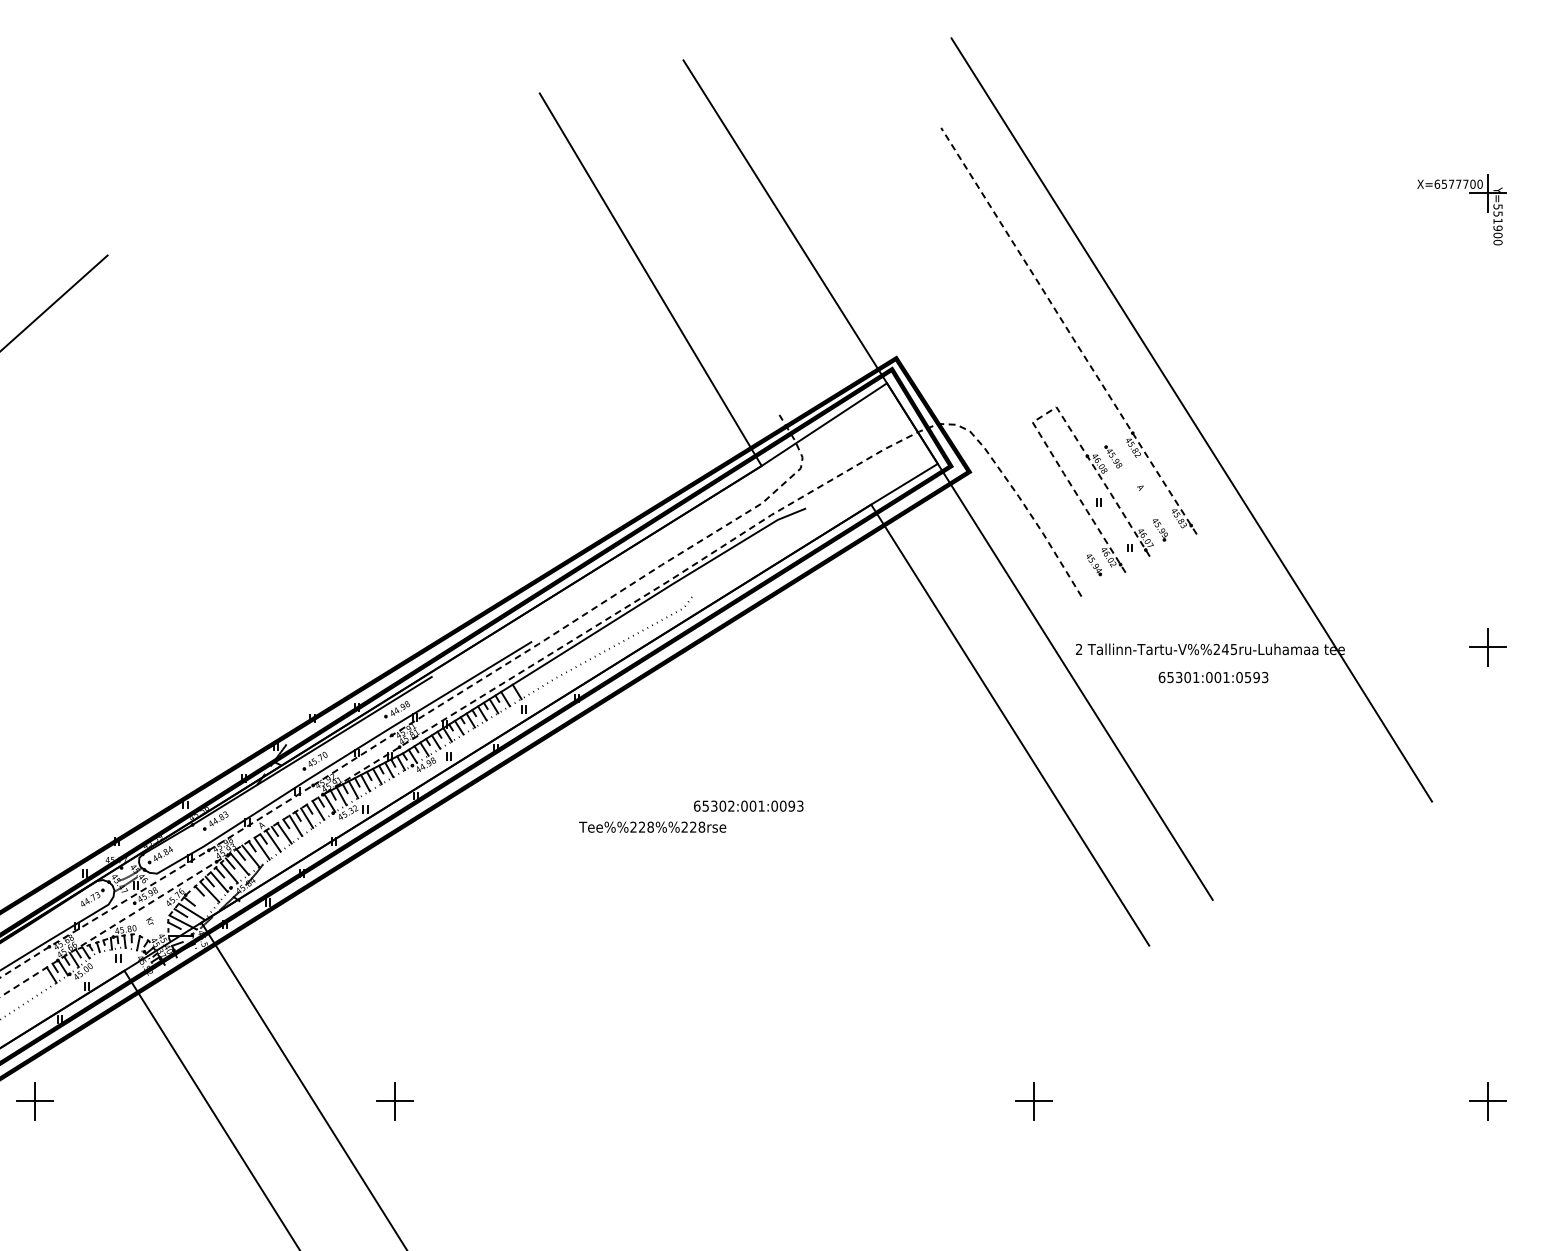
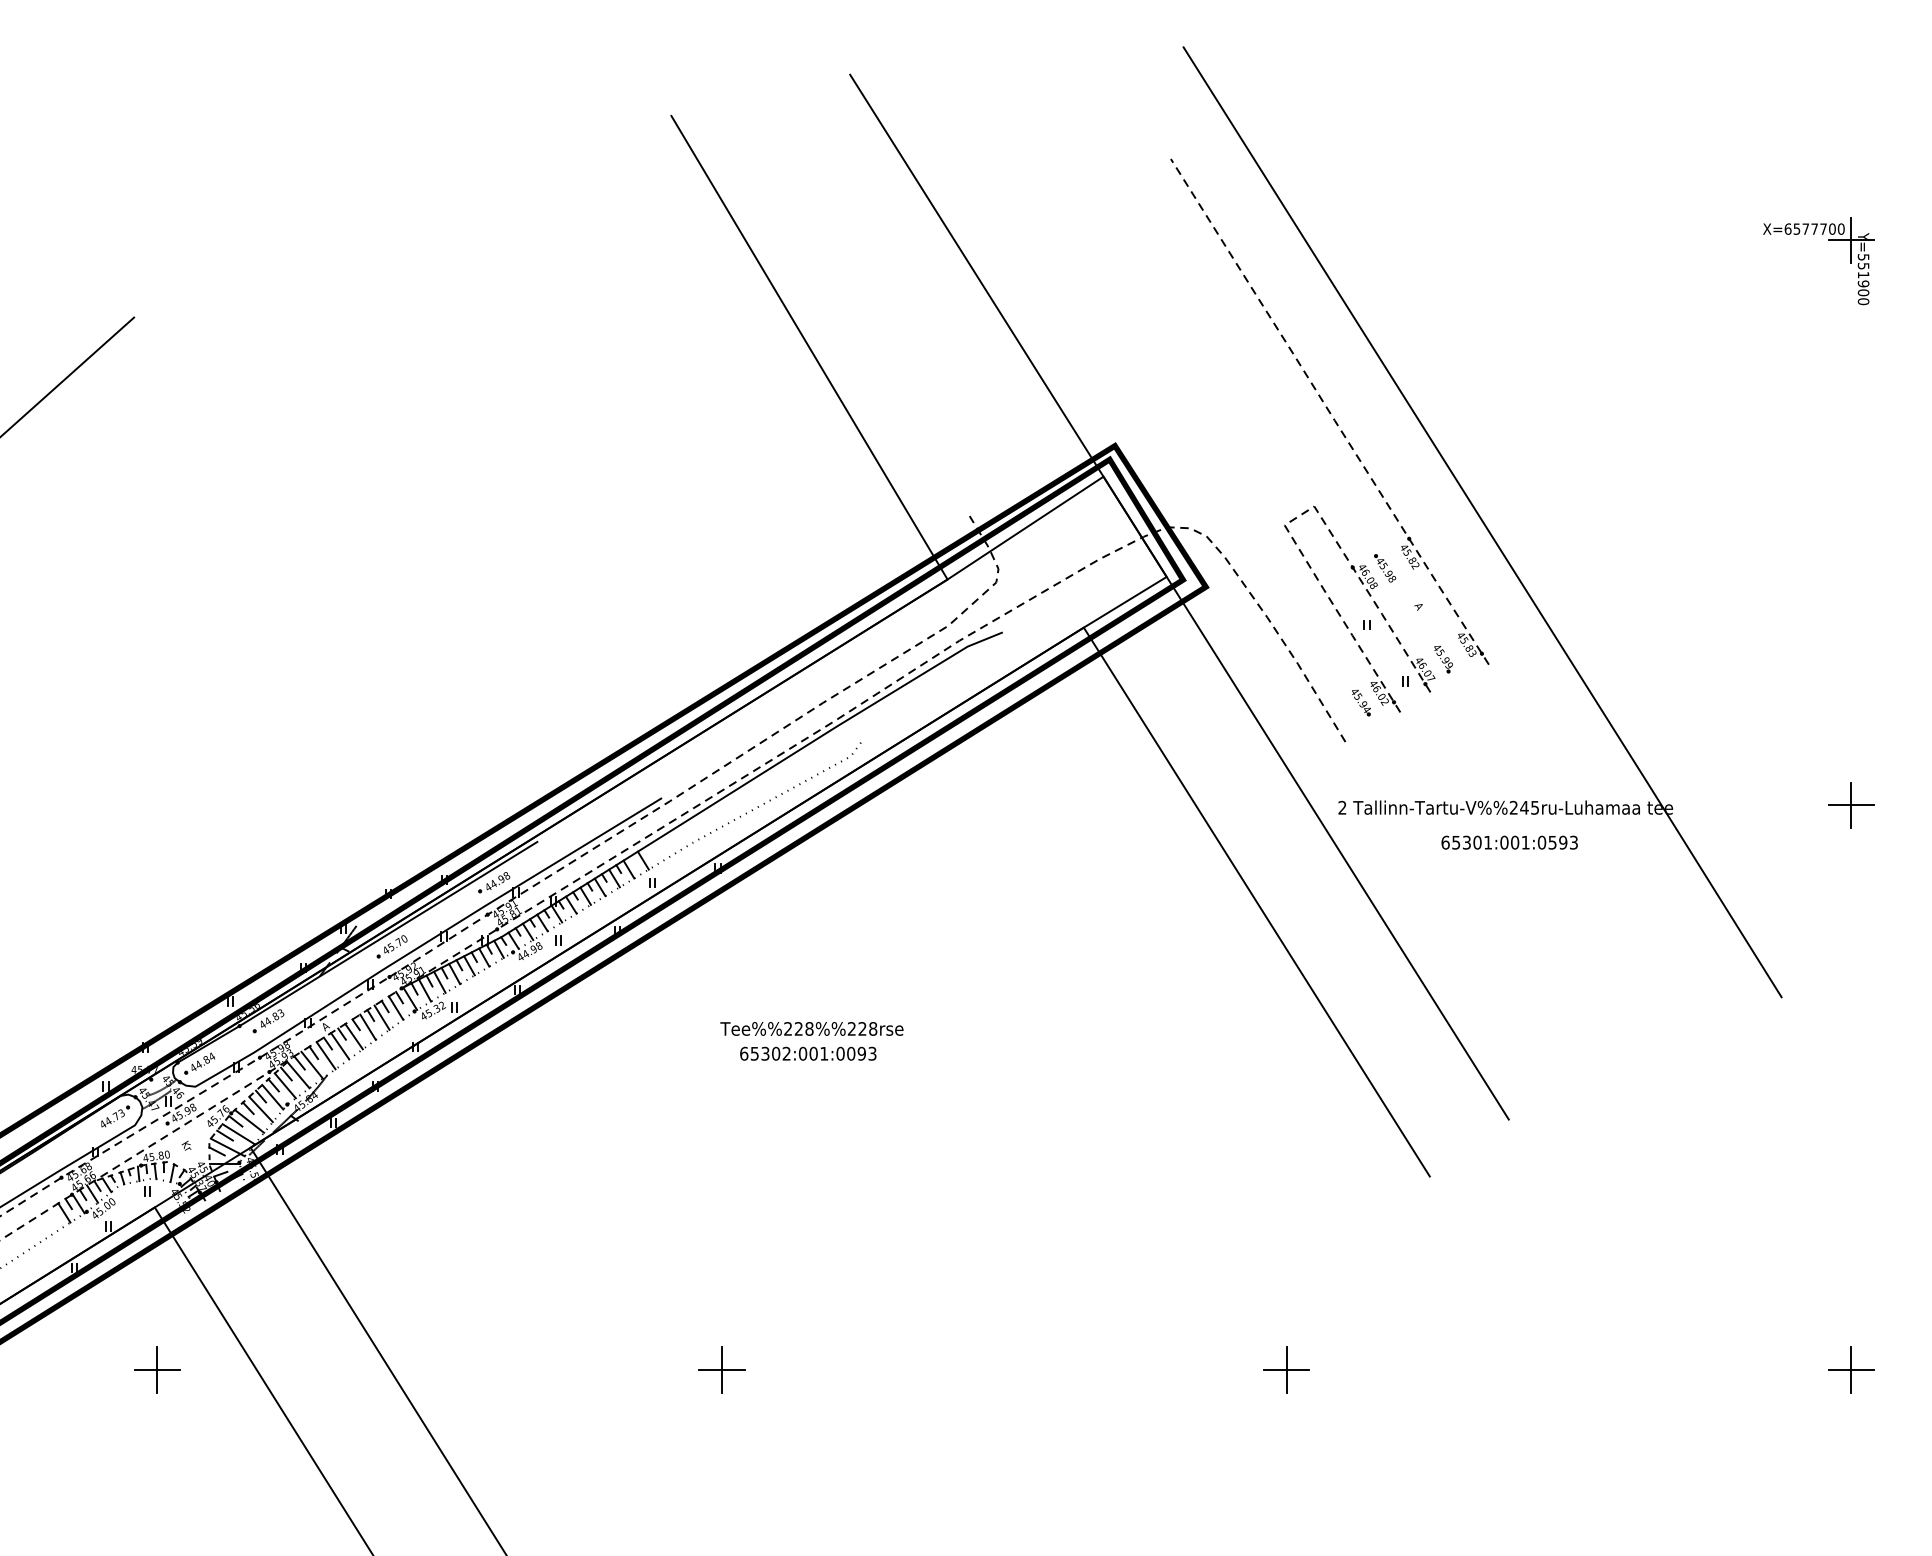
text: (748, 805) -> (808, 1052), moved
line: (200, 901) -> (249, 1121), added
part: (34, 1101) -> (156, 1370), moved
part: (394, 1101) -> (720, 1370), moved

